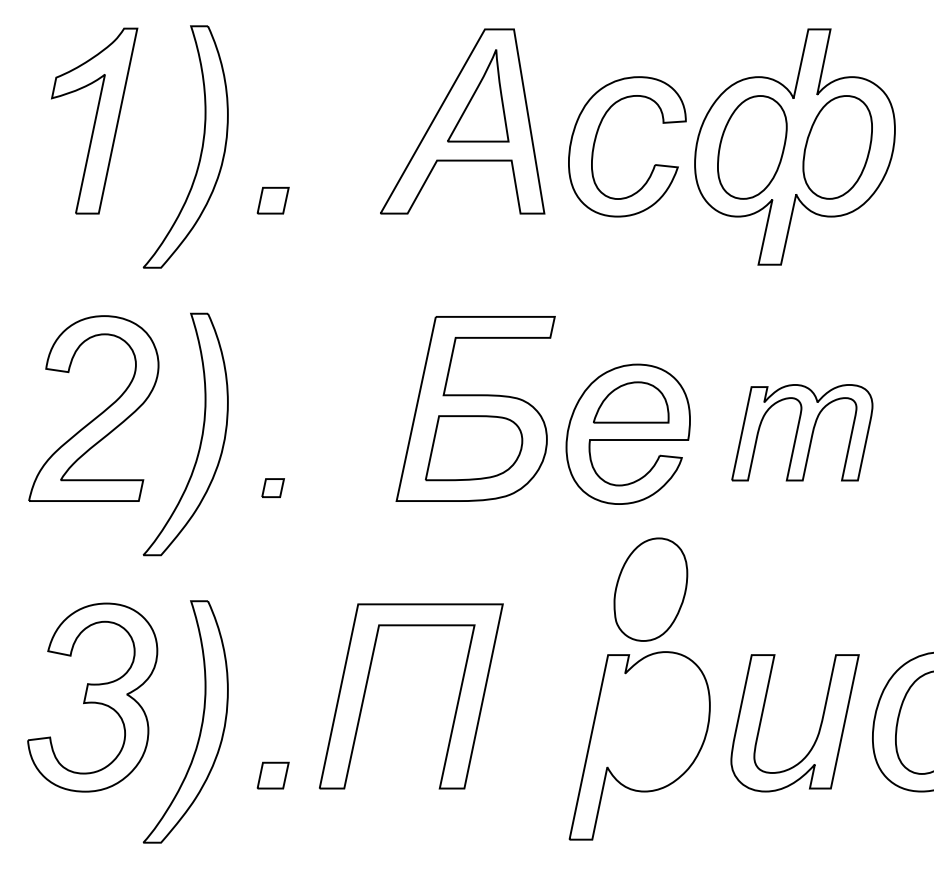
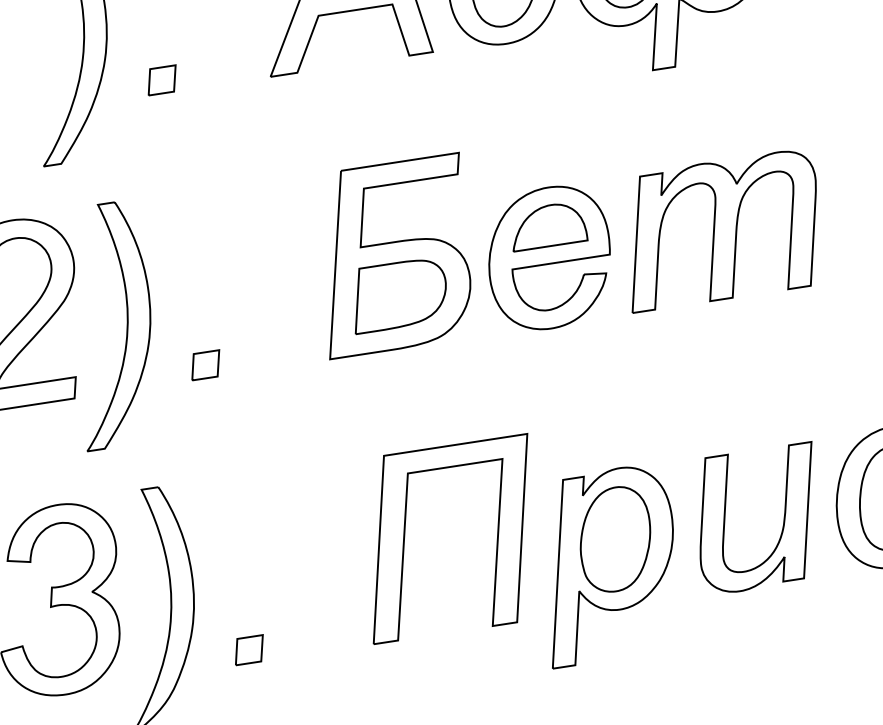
part: (802, 432) -> (721, 229), size x1.43
part: (272, 487) -> (205, 364), size x1.43
part: (650, 589) -> (615, 539), moved
part: (367, 685) -> (405, 534), moved

